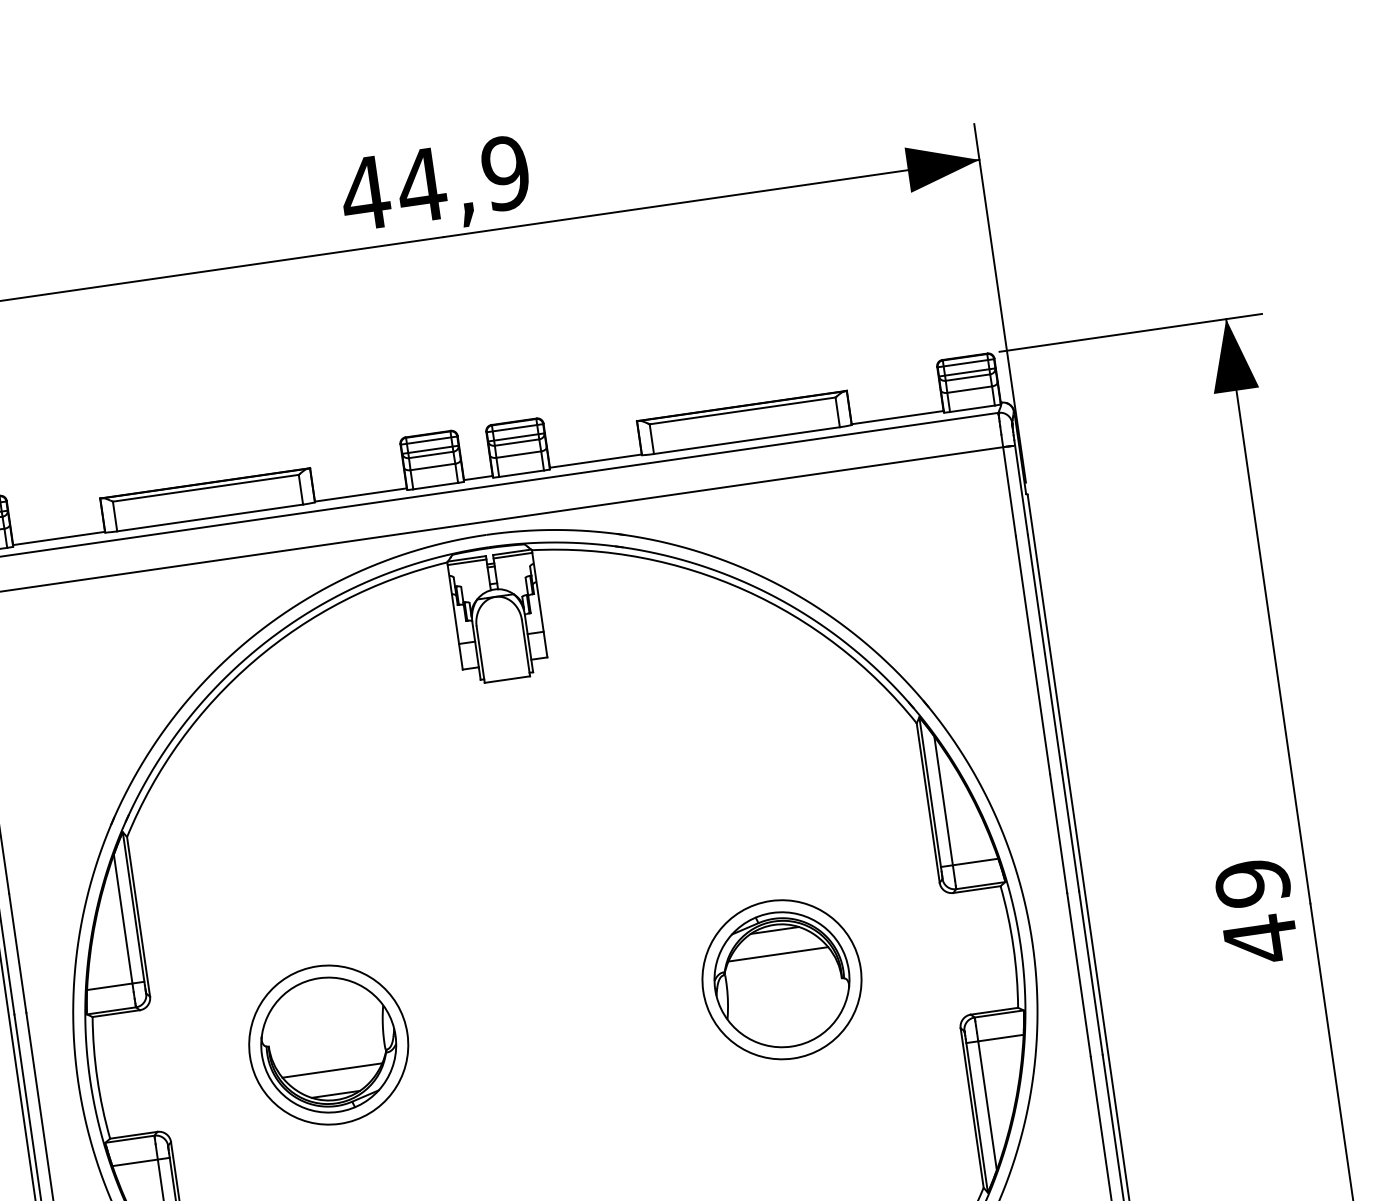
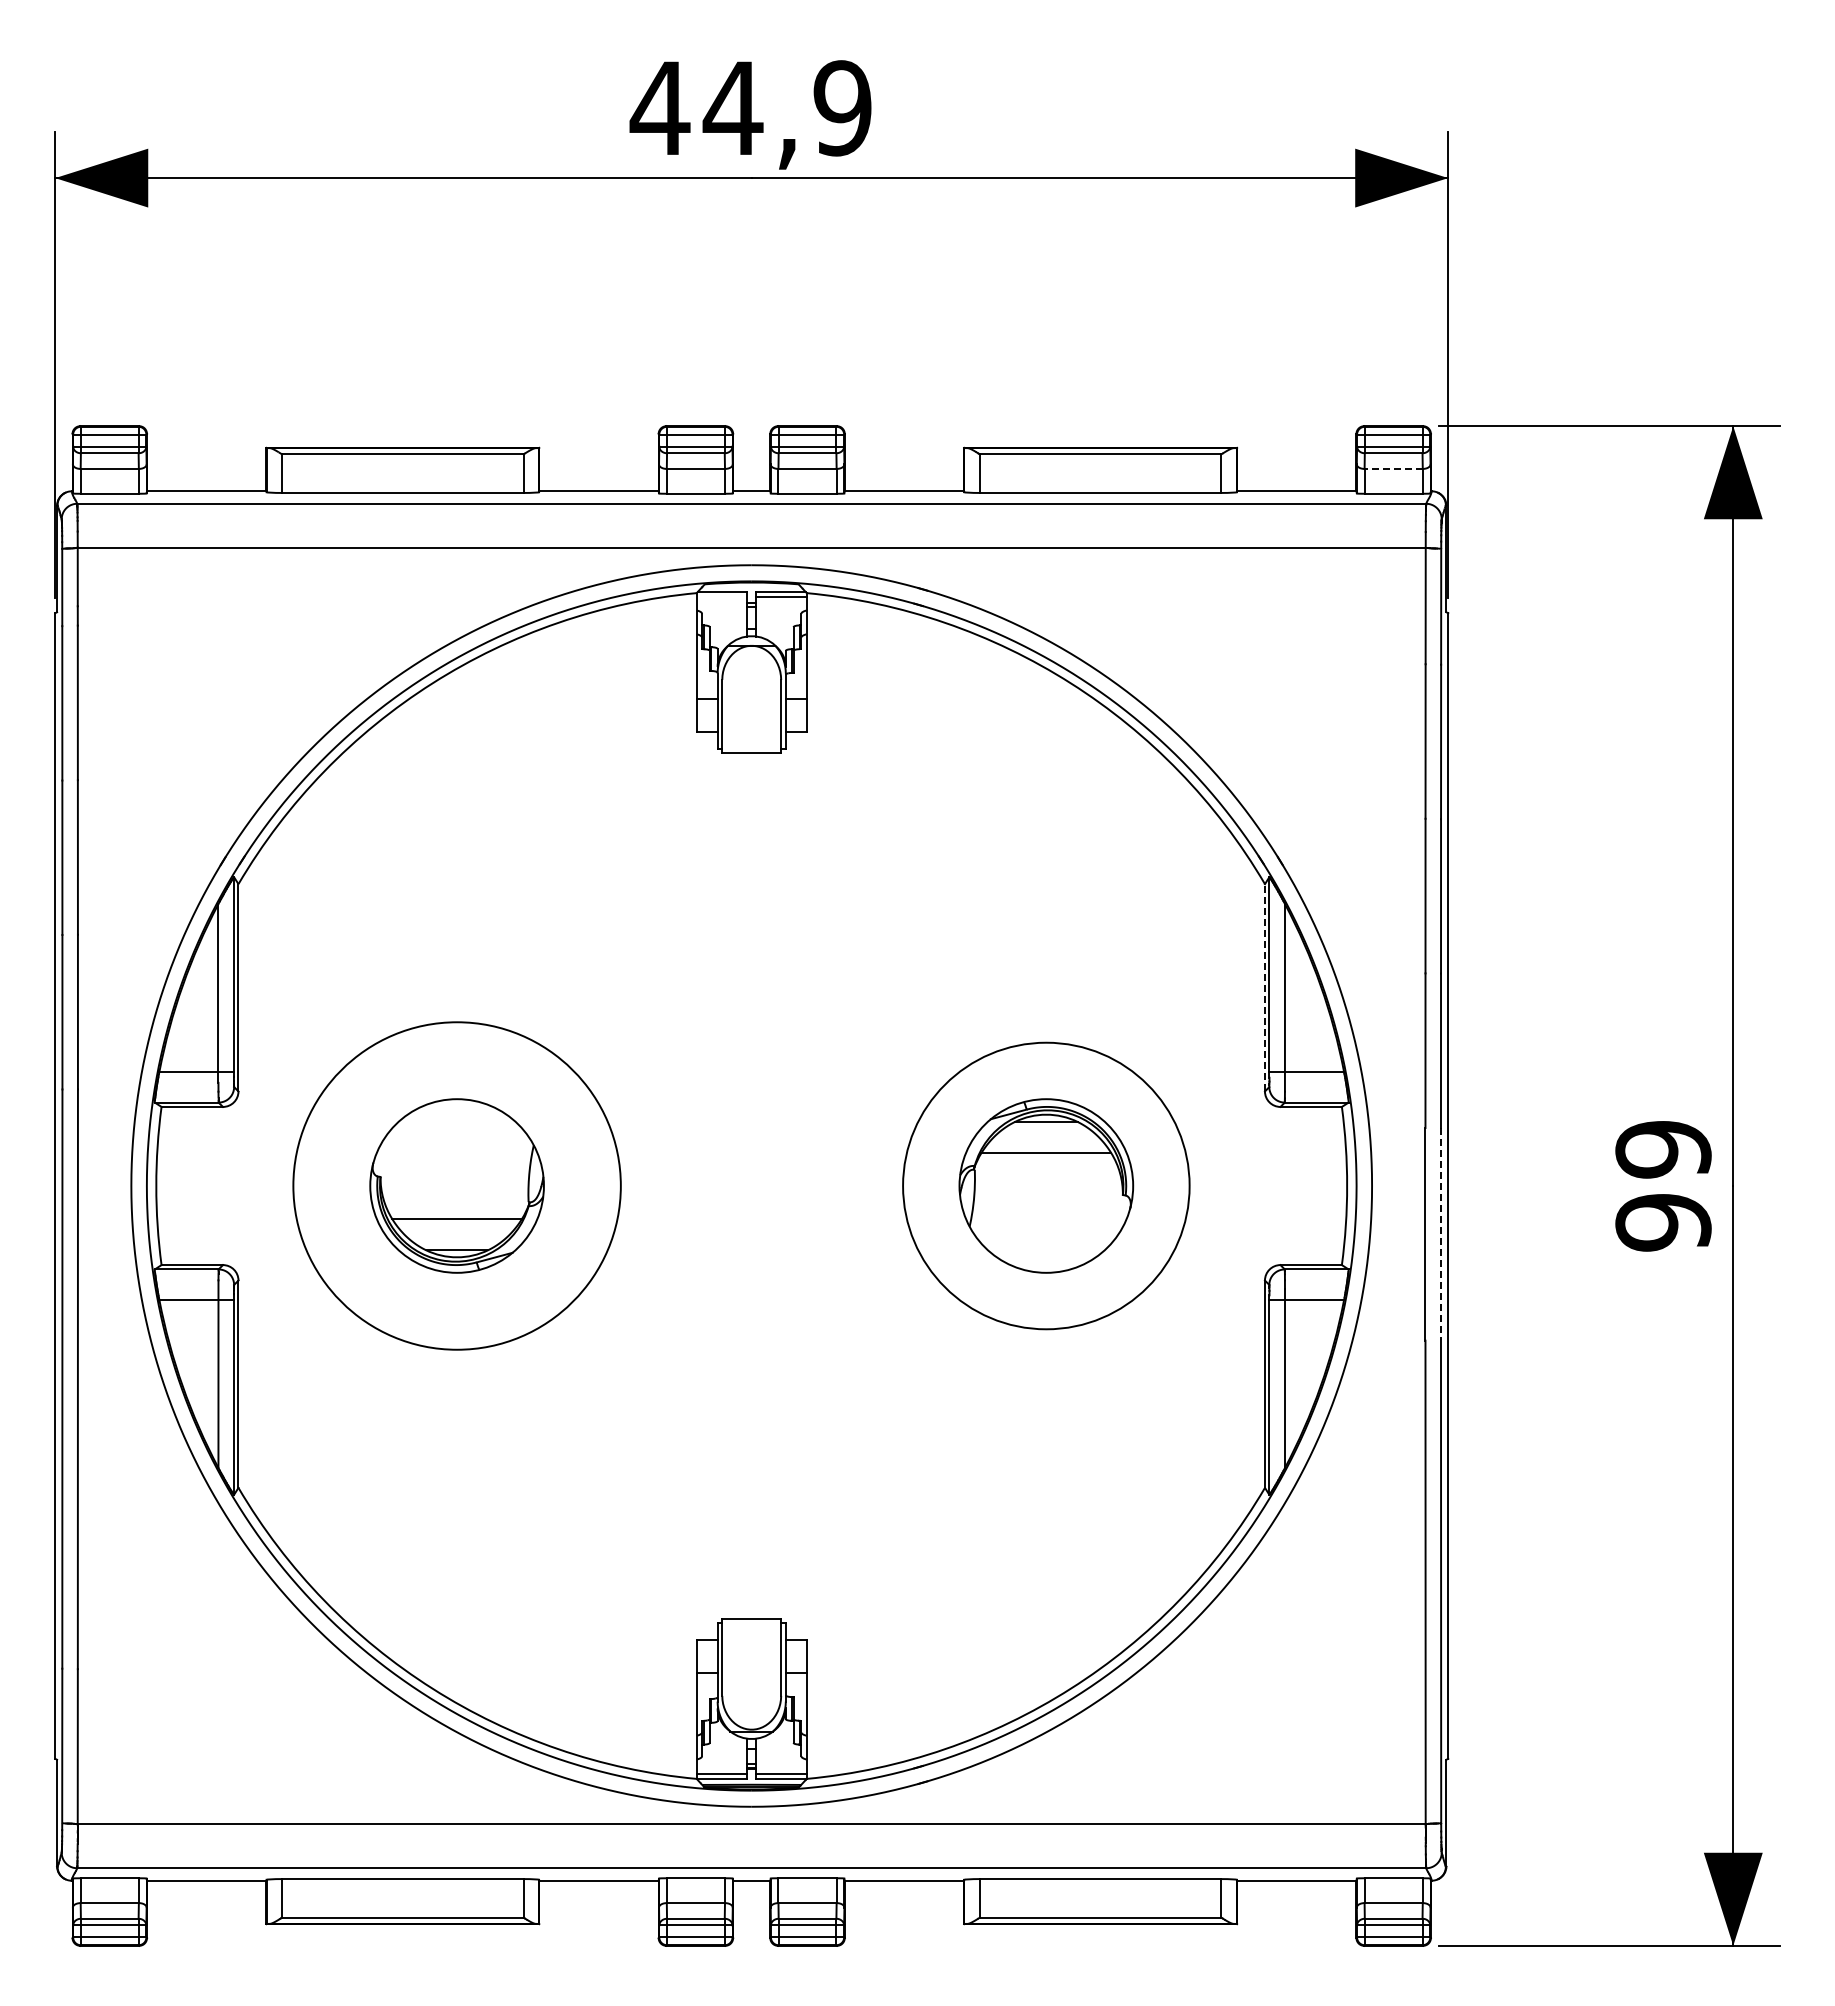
line: (969, 389) -> (1393, 468), solid -> dashed
line: (466, 562) -> (721, 596), removed
line: (927, 802) -> (1264, 987), solid -> dashed
text: (1260, 939) -> (1663, 1222), 49 -> 99
line: (1090, 973) -> (1440, 1234), solid -> dashed
circle: (782, 979) -> (1046, 1185), size x1.4
circle: (328, 1044) -> (456, 1185), size x1.6

